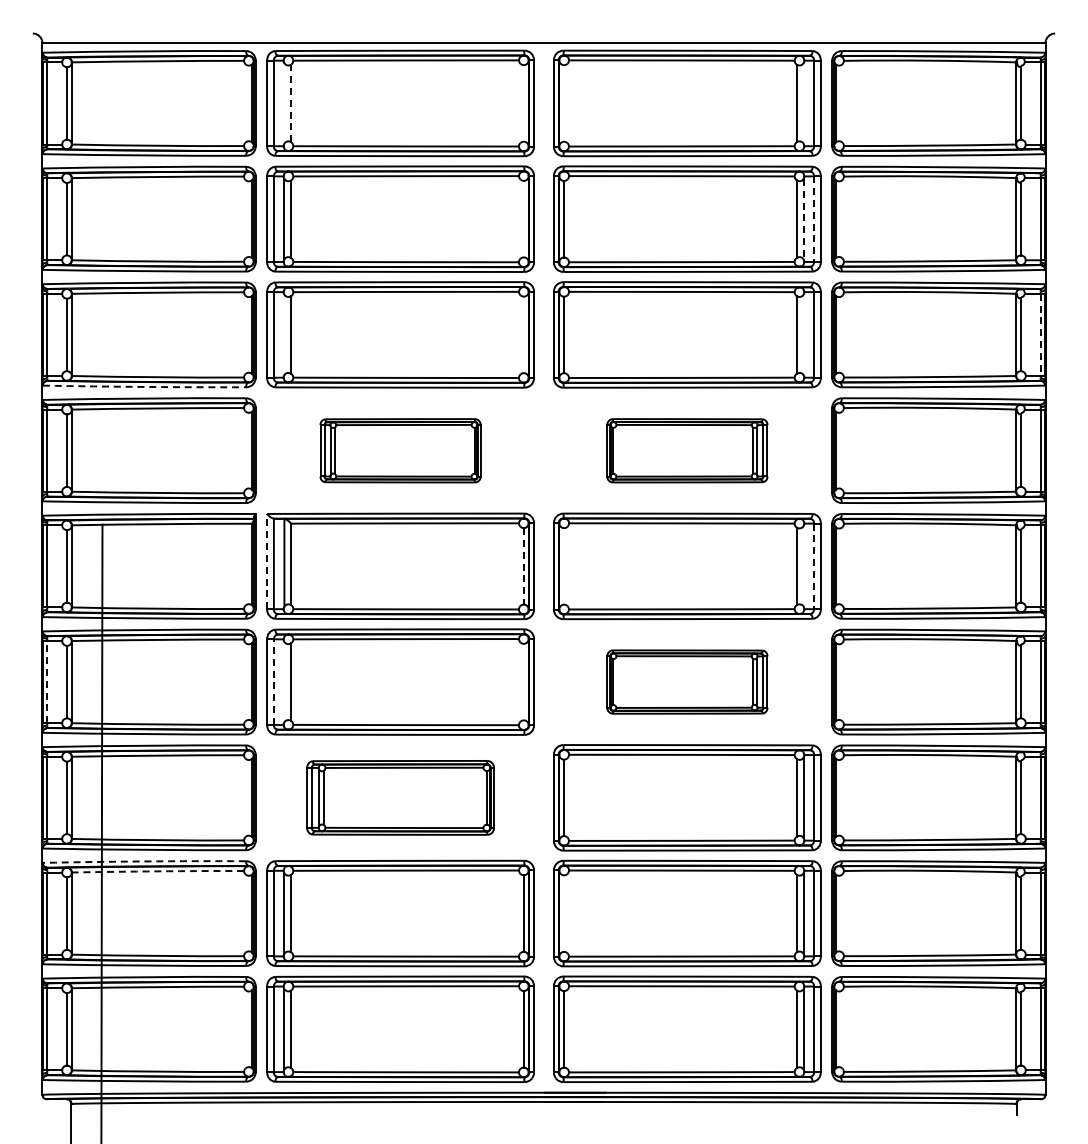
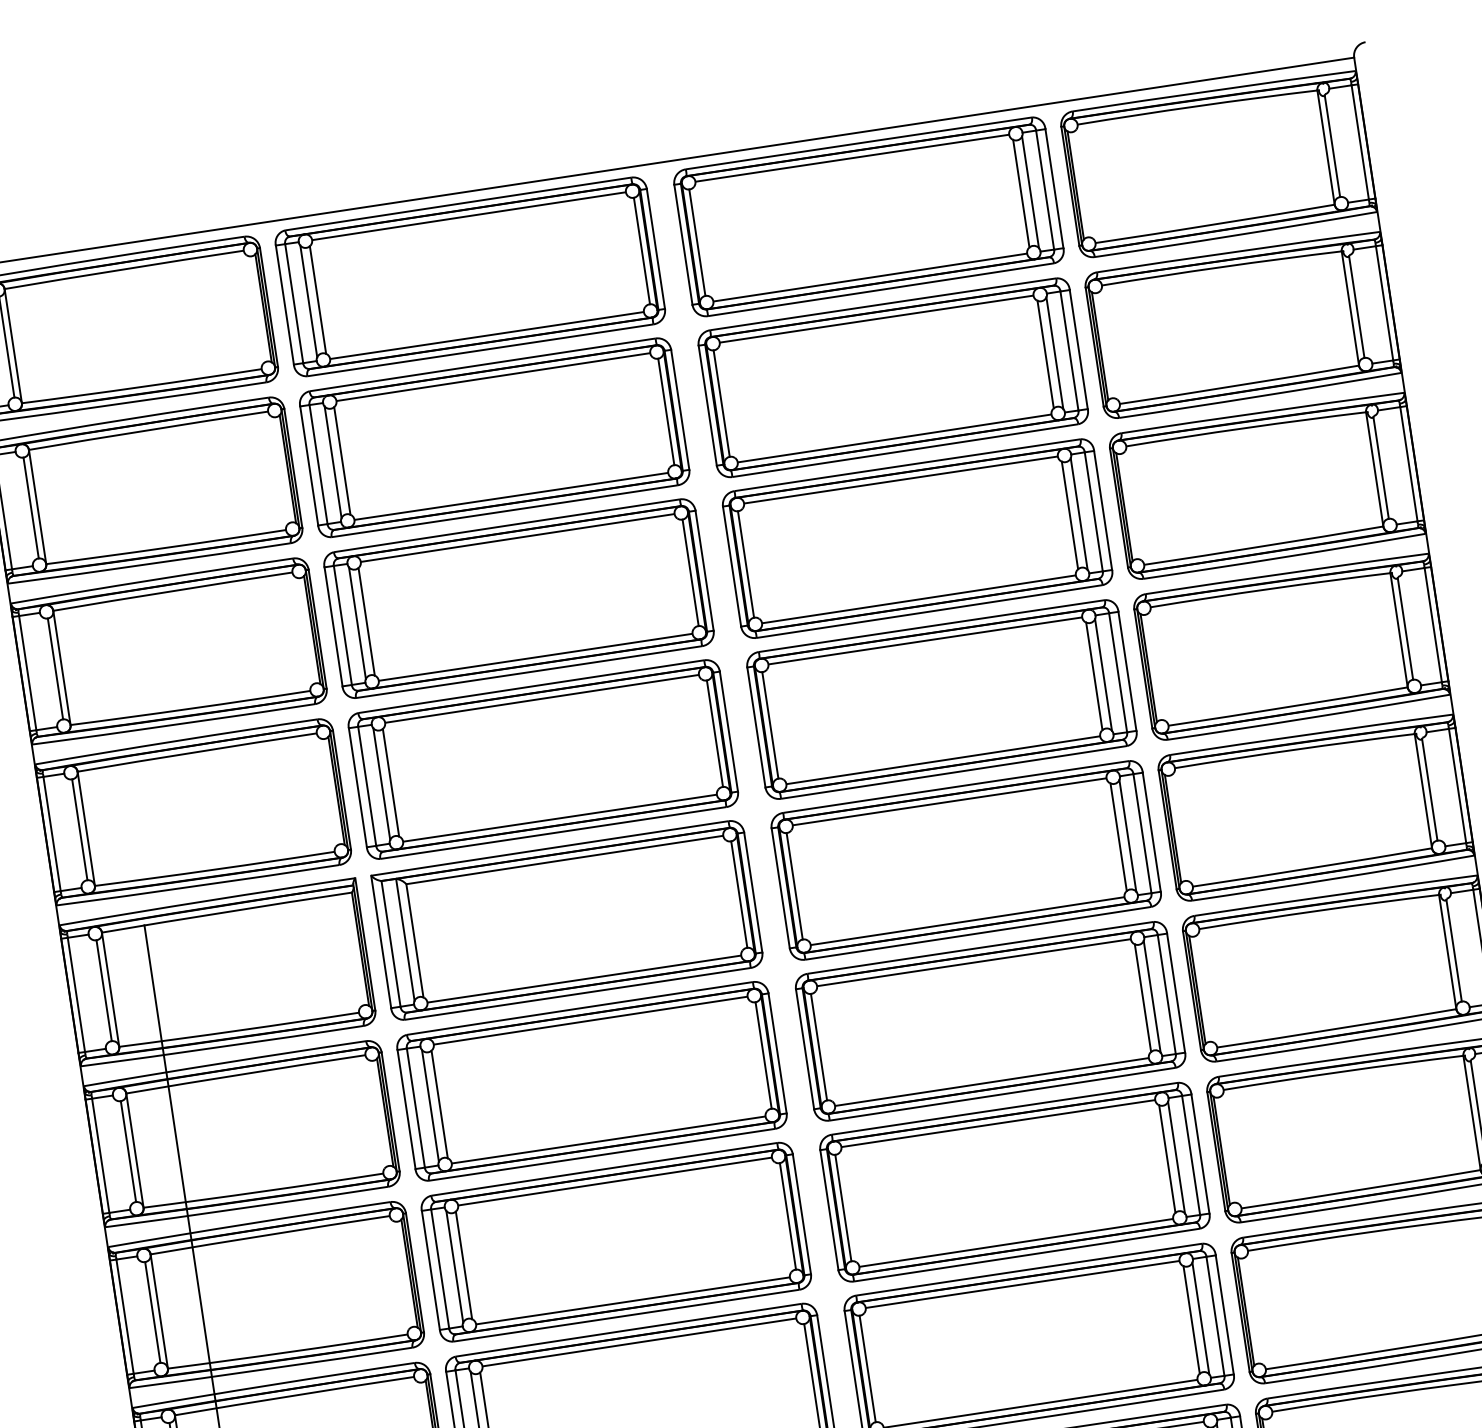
line: (284, 103) -> (308, 301), added
line: (291, 103) -> (318, 300), dashed -> solid
line: (524, 103) -> (642, 251), added
line: (563, 103) -> (696, 242), added
line: (803, 103) -> (1030, 192), added
line: (524, 218) -> (666, 410), added
line: (803, 219) -> (1054, 353), dashed -> solid
line: (814, 219) -> (1070, 351), dashed -> solid
line: (284, 334) -> (357, 622), added
line: (524, 334) -> (691, 572), added
line: (803, 334) -> (1079, 513), added
line: (1040, 335) -> (1408, 465), dashed -> solid
arc: (144, 386) -> (173, 724), dashed -> solid
part: (400, 450) -> (543, 759), size x1.67
part: (687, 450) -> (942, 699), size x1.67
line: (267, 561) -> (381, 941), dashed -> solid
line: (524, 566) -> (739, 894), dashed -> solid
line: (563, 566) -> (794, 886), added
line: (803, 566) -> (1127, 836), added
line: (814, 566) -> (1143, 833), dashed -> solid
line: (47, 681) -> (100, 1154), dashed -> solid
line: (284, 681) -> (430, 1105), added
line: (524, 681) -> (764, 1054), added
part: (687, 681) -> (990, 1020), size x1.67
line: (273, 682) -> (415, 1108), dashed -> solid
part: (400, 797) -> (616, 1241), size x1.43
arc: (144, 861) -> (273, 1384), dashed -> solid
arc: (157, 871) -> (293, 1395), dashed -> solid
line: (563, 913) -> (867, 1368), added

